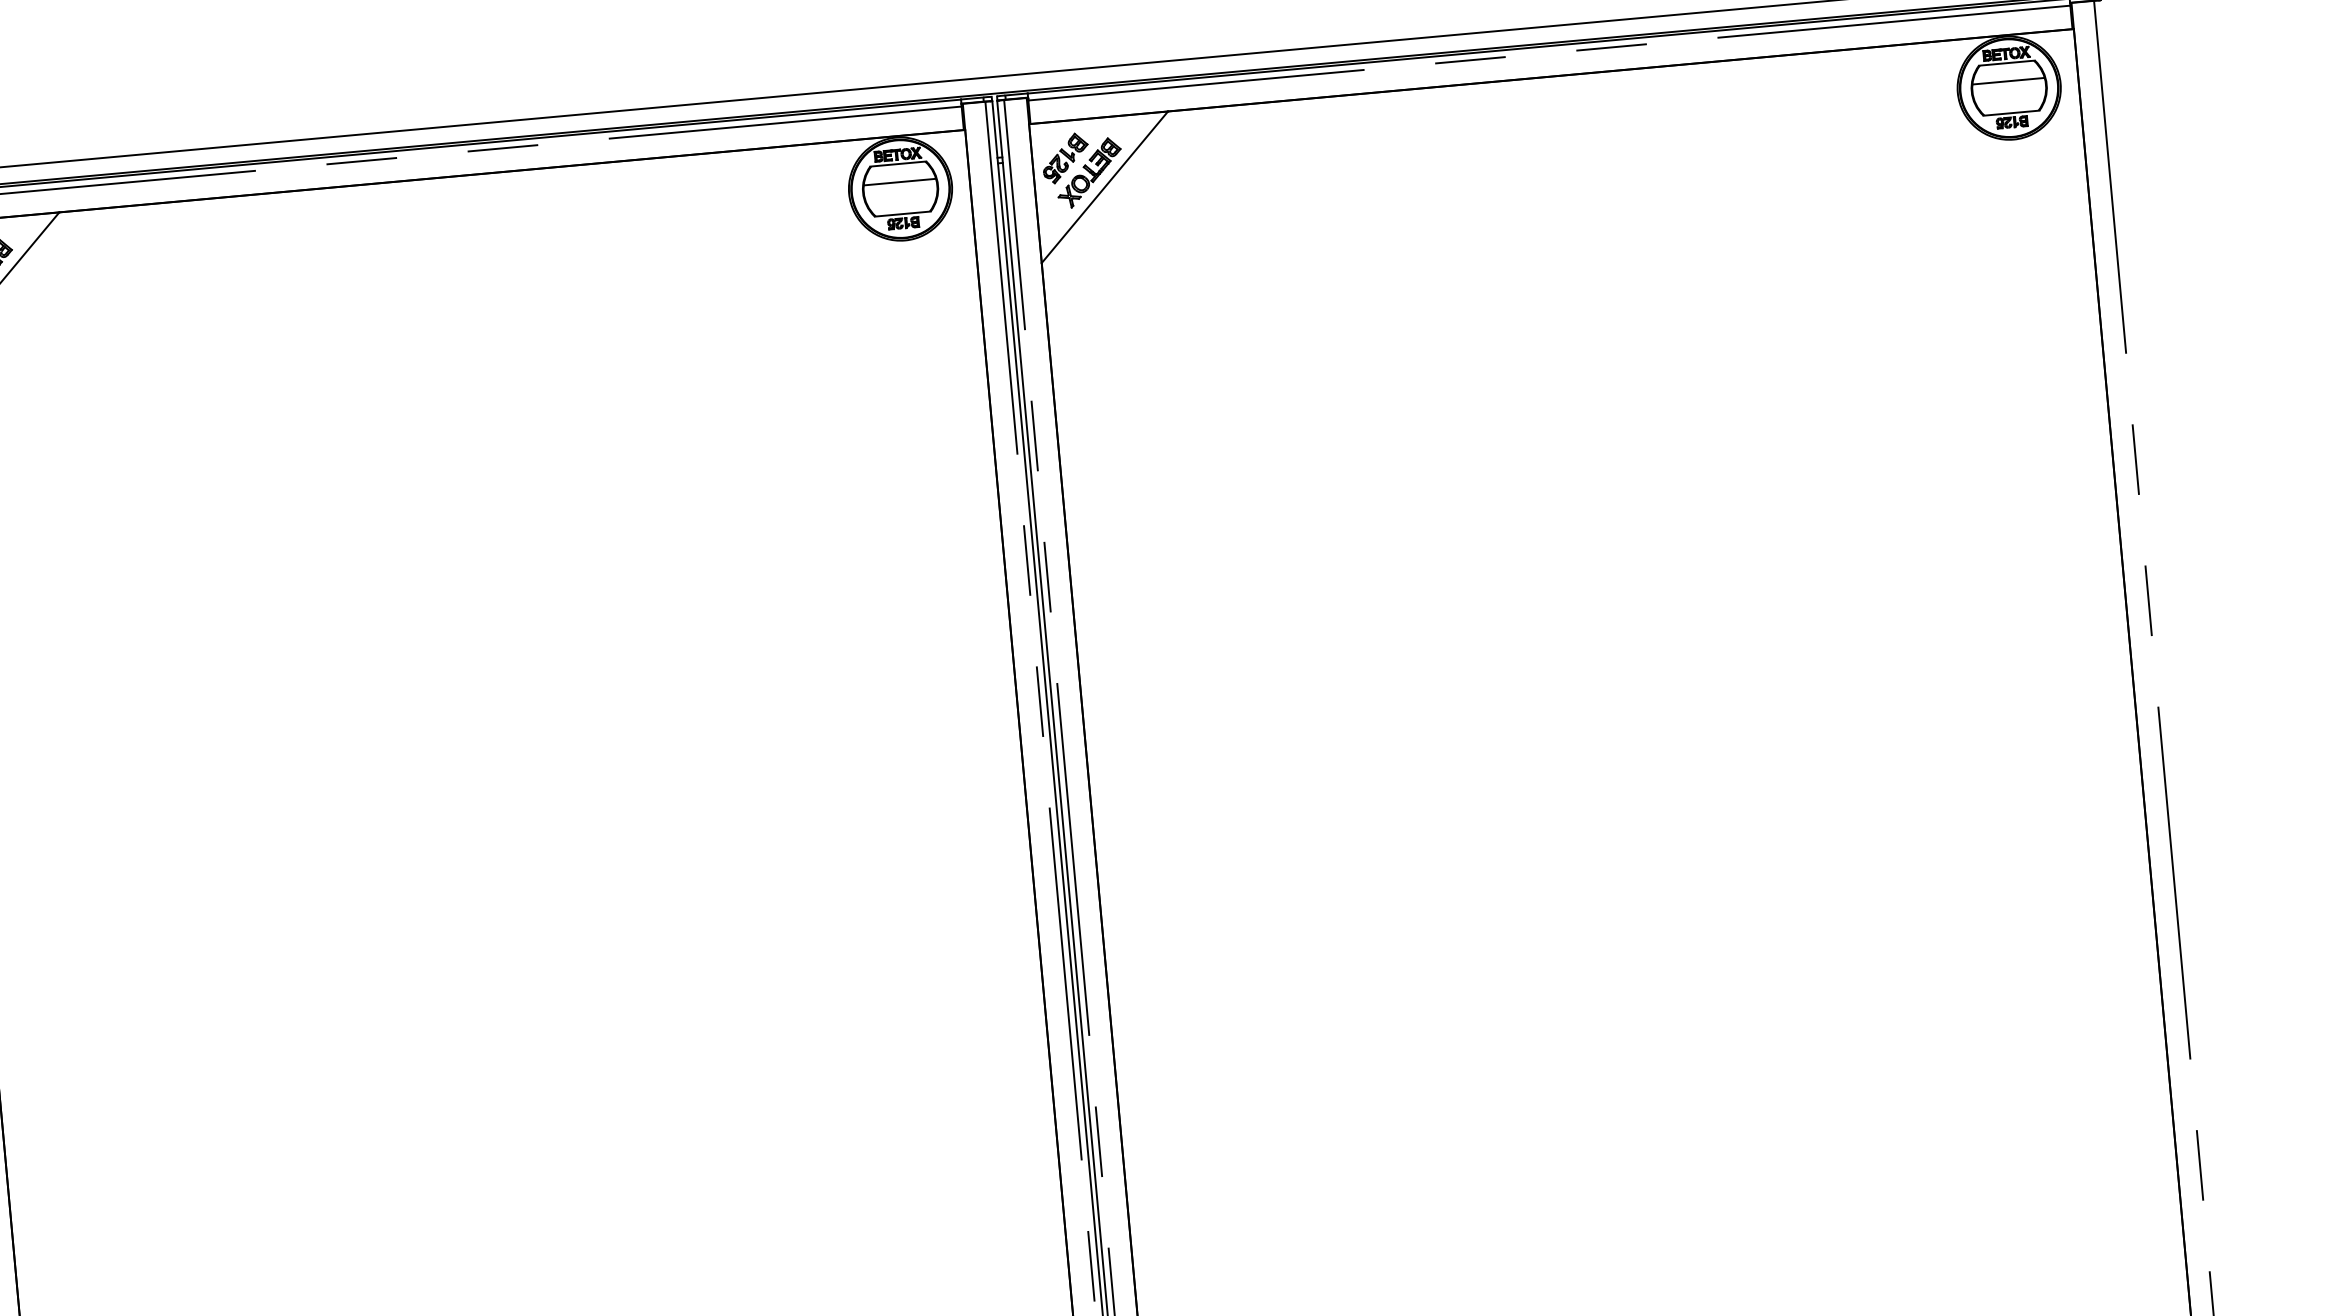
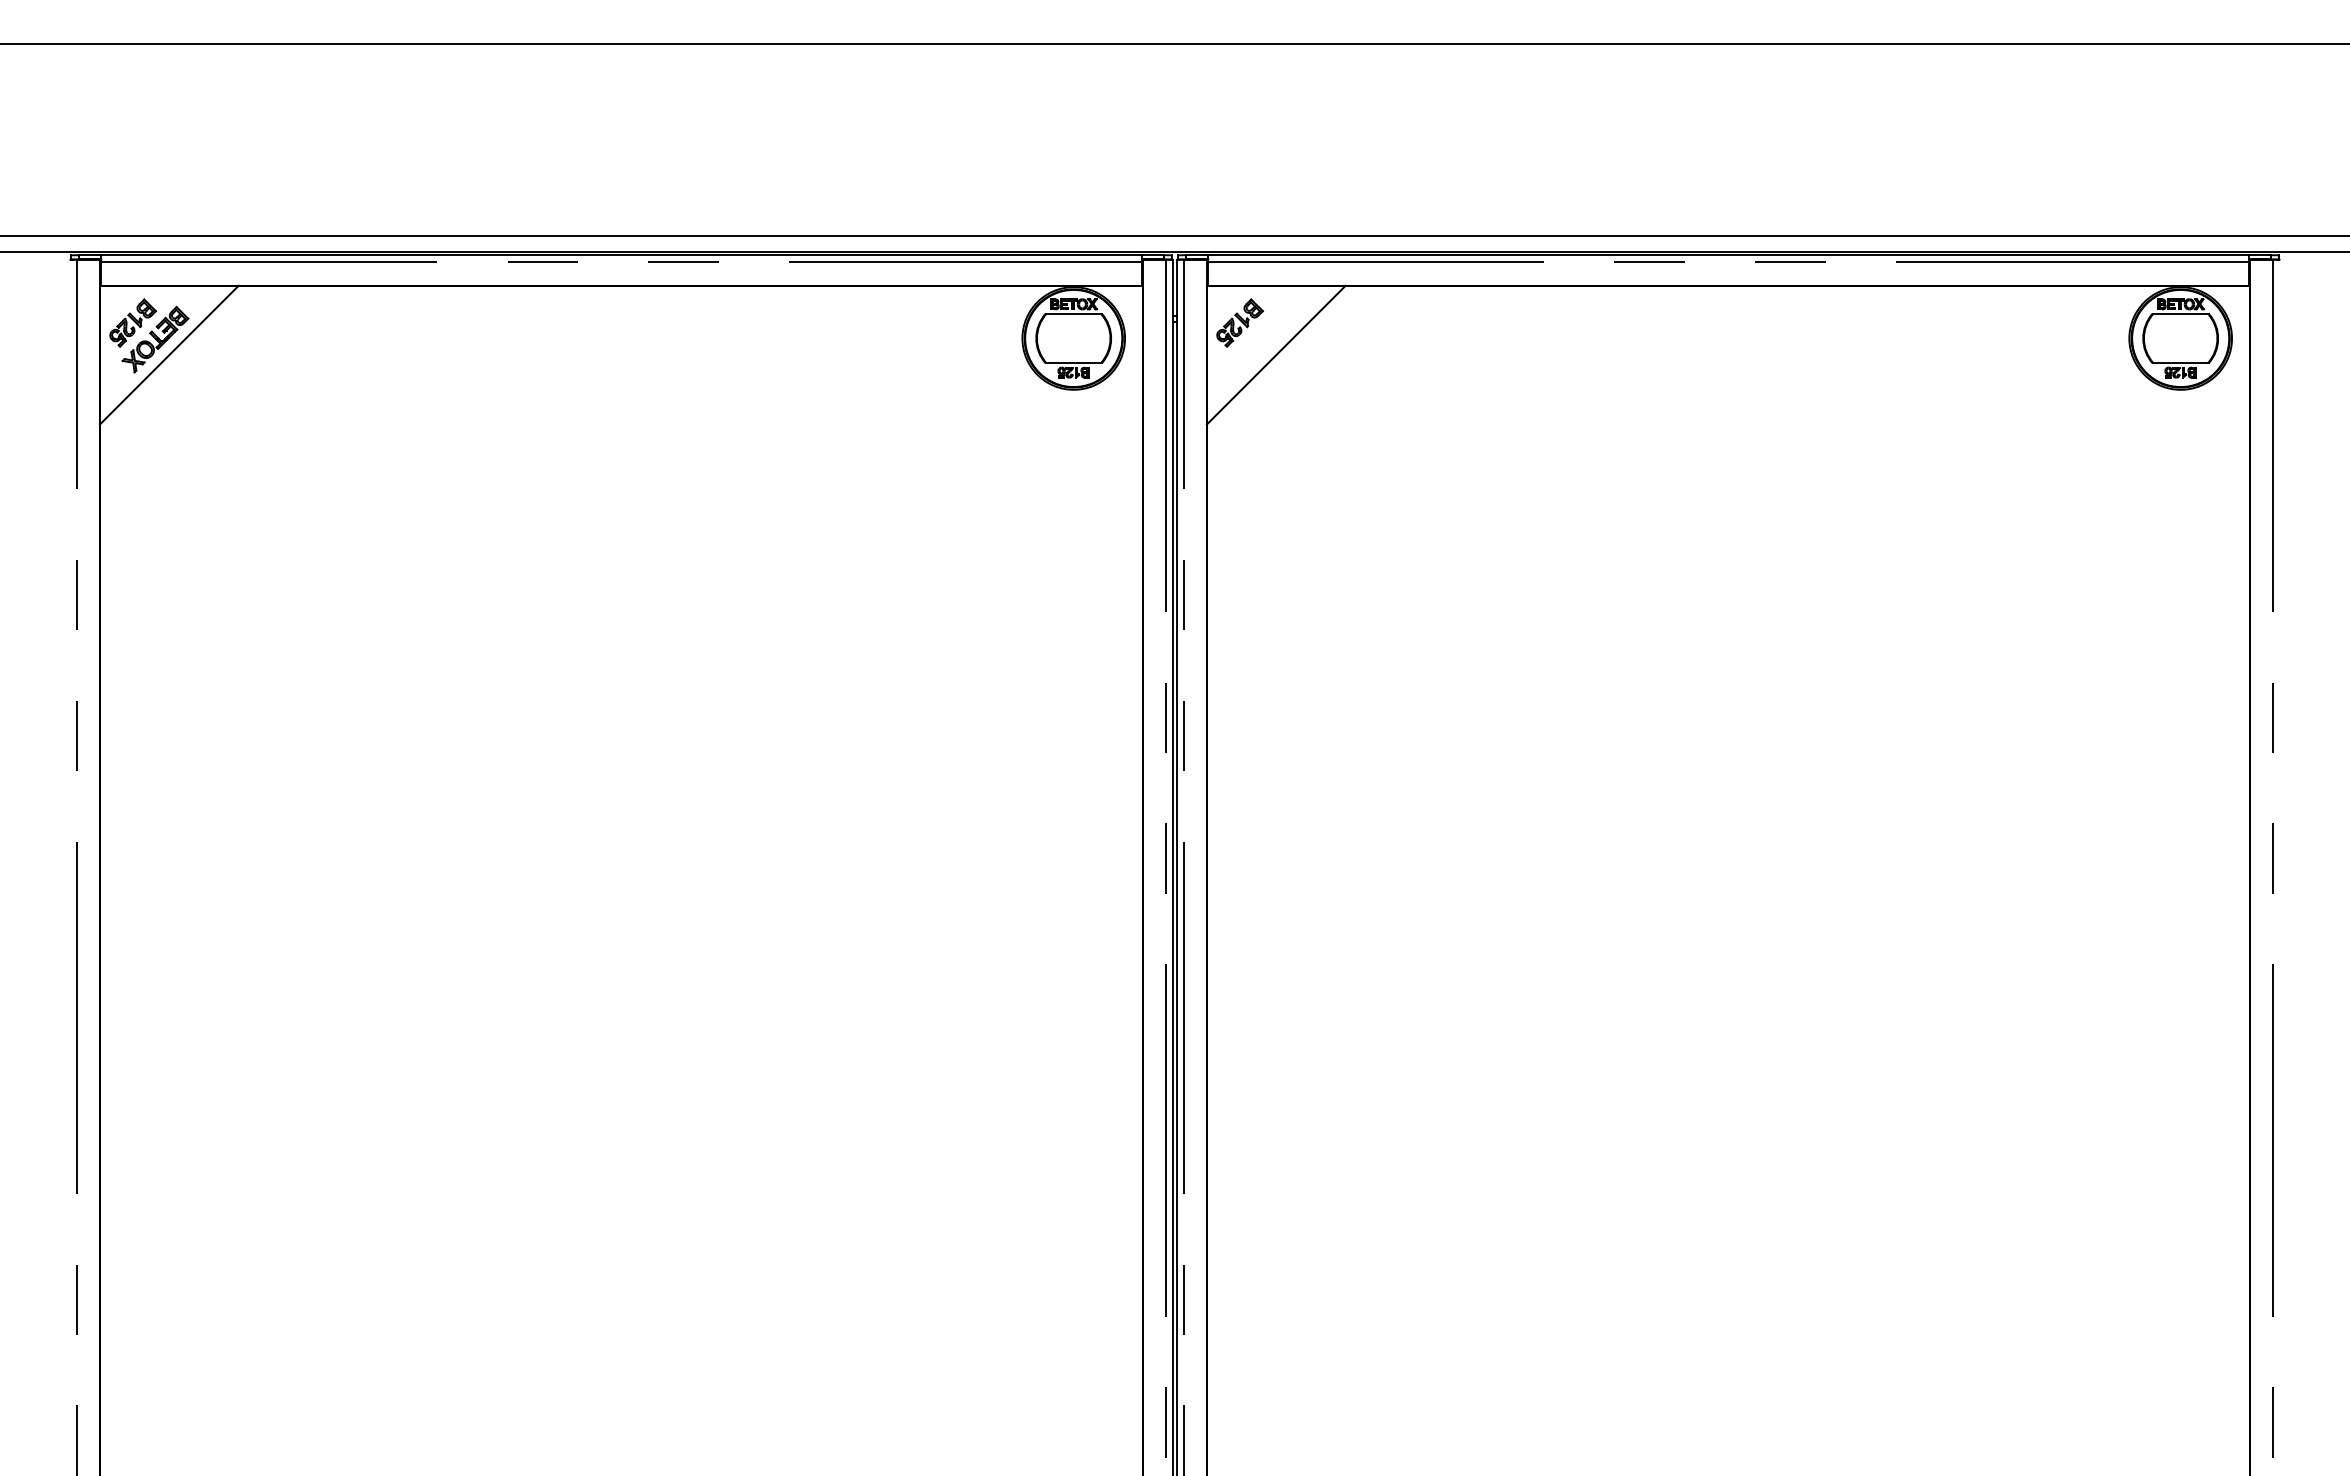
line: (2008, 81) -> (2180, 331), removed
part: (1089, 172) -> (1262, 339), removed
line: (899, 182) -> (1073, 331), removed

